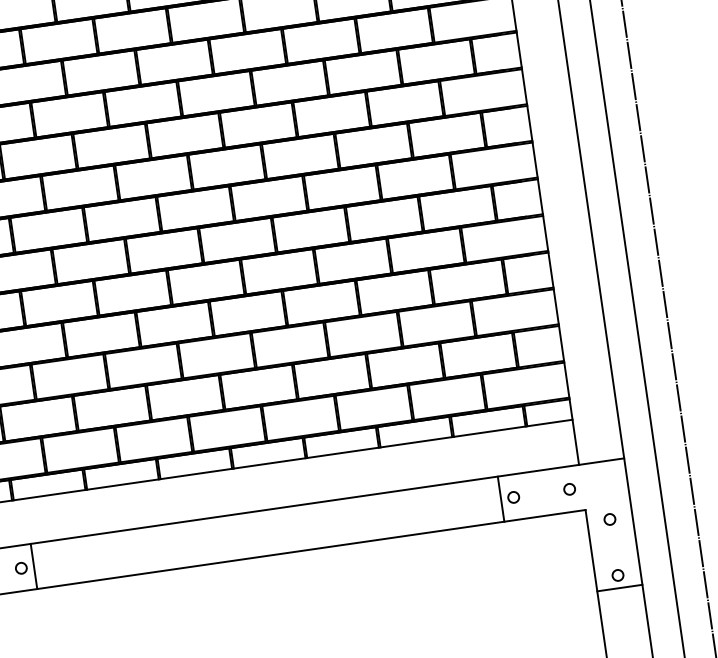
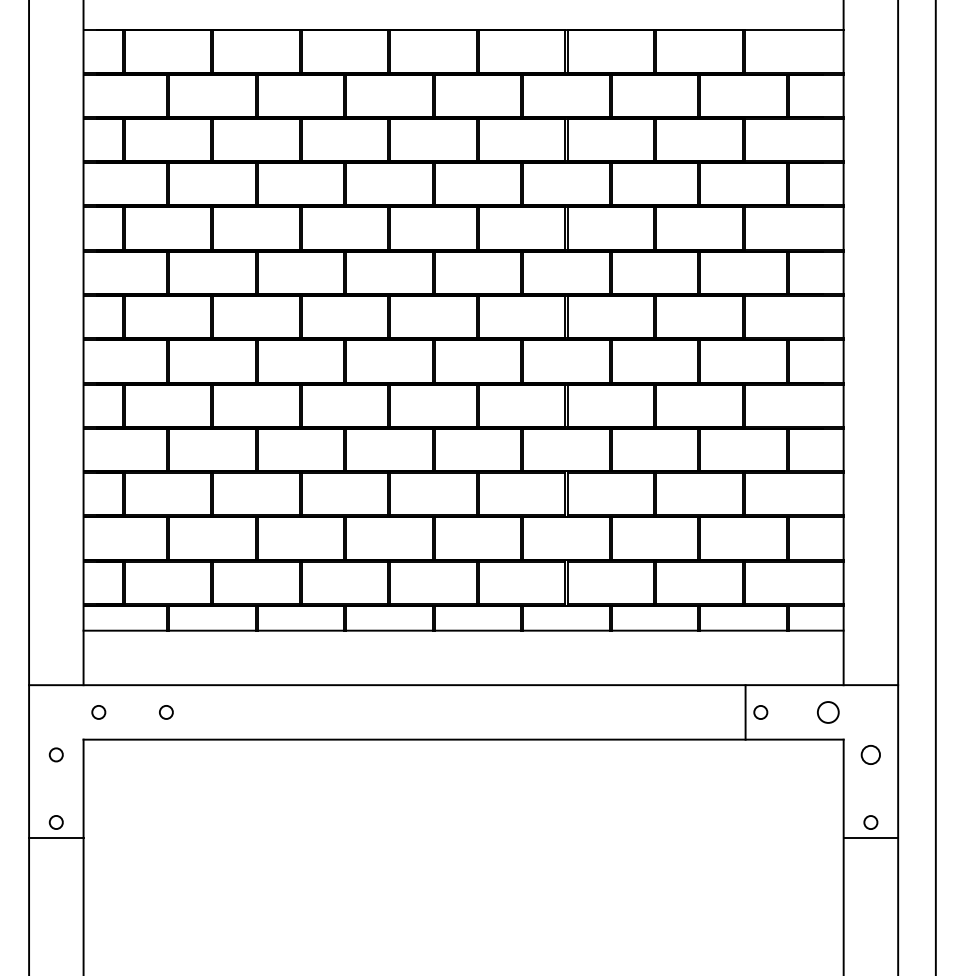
circle: (569, 489) -> (828, 712), size x1.6
circle: (609, 519) -> (870, 754), size x1.4
line: (33, 566) -> (181, 712), removed

